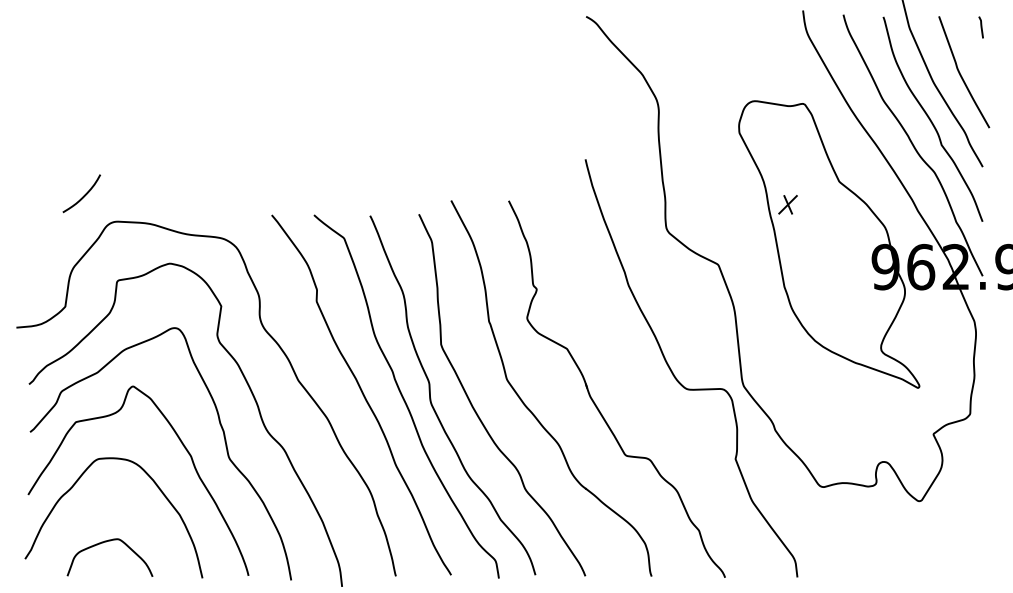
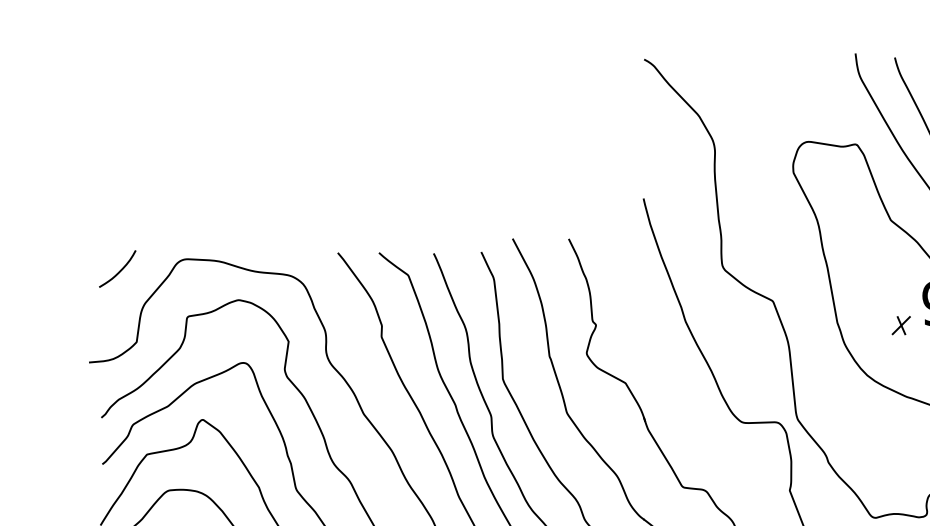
curve: (83, 195) -> (119, 270), moved
part: (787, 204) -> (900, 325), moved

